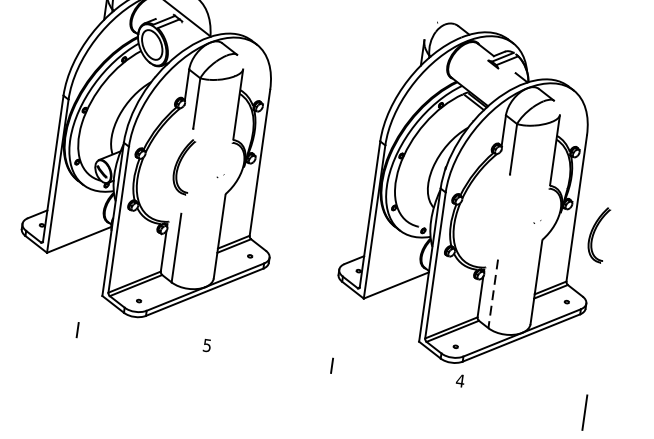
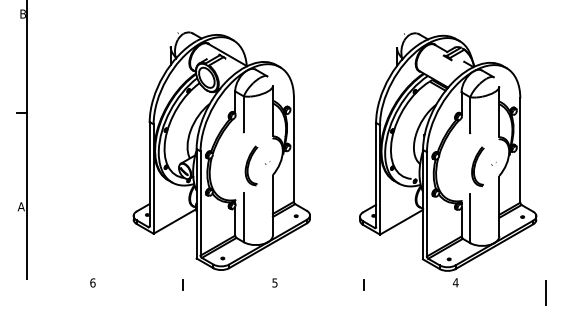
part: (183, 165) -> (251, 165), moved
part: (597, 234) -> (477, 166), moved
line: (493, 295) -> (470, 219), dashed -> solid

